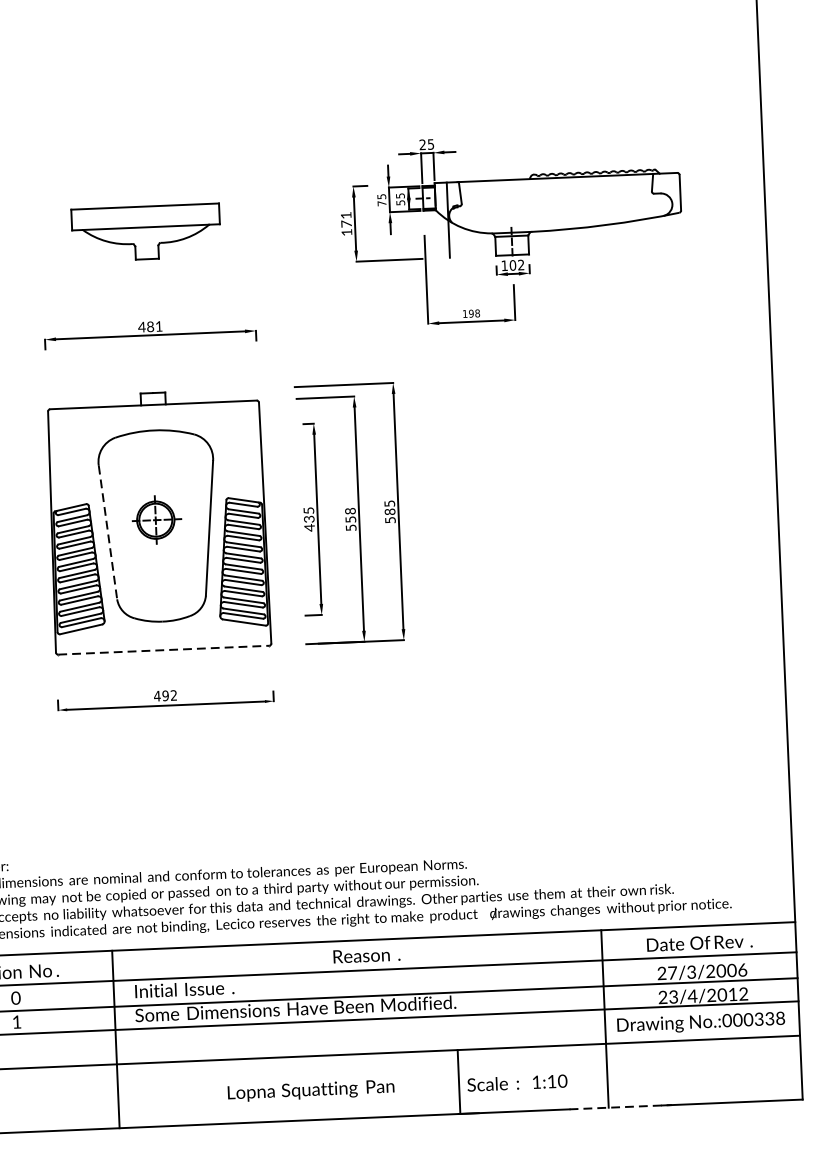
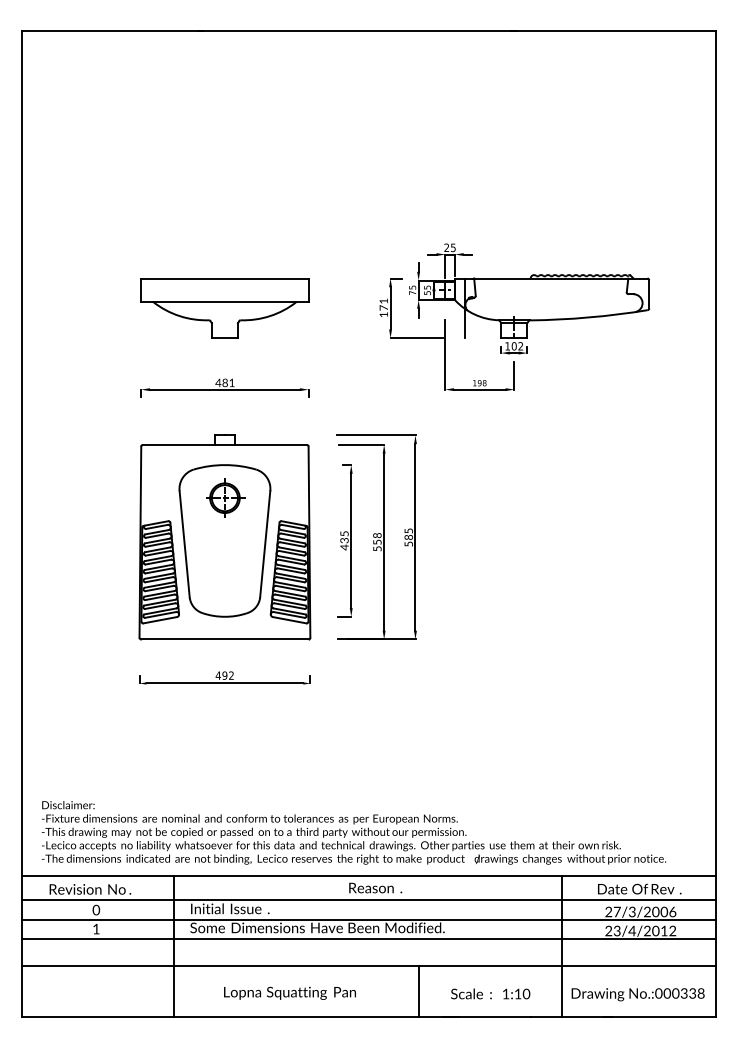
part: (145, 233) -> (224, 308), size x1.43
part: (156, 519) -> (225, 497), moved
line: (107, 532) -> (184, 544), dashed -> solid
line: (163, 650) -> (224, 639), dashed -> solid
text: (700, 1022) -> (637, 994), moved
line: (459, 1081) -> (419, 990), moved
text: (310, 1089) -> (289, 992), moved
line: (620, 1107) -> (571, 1016), dashed -> solid

